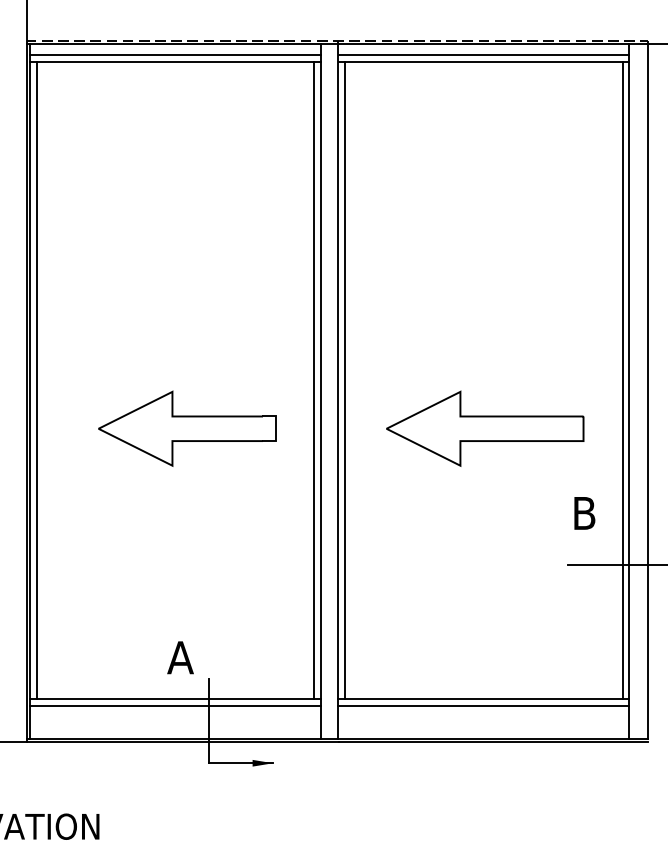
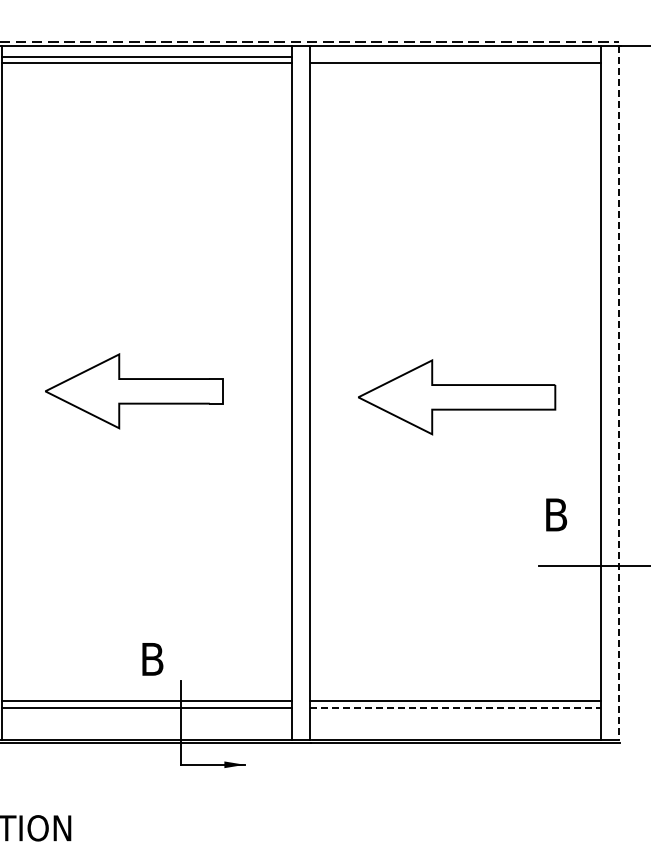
line: (484, 54) -> (456, 56), removed
line: (36, 380) -> (8, 382), removed
line: (313, 380) -> (285, 382), removed
line: (344, 380) -> (316, 382), removed
line: (622, 380) -> (594, 382), removed
line: (647, 392) -> (619, 394), solid -> dashed
part: (187, 428) -> (134, 391), moved
part: (485, 428) -> (457, 397), moved
text: (180, 657) -> (152, 659), A -> B
line: (483, 706) -> (455, 708), solid -> dashed

